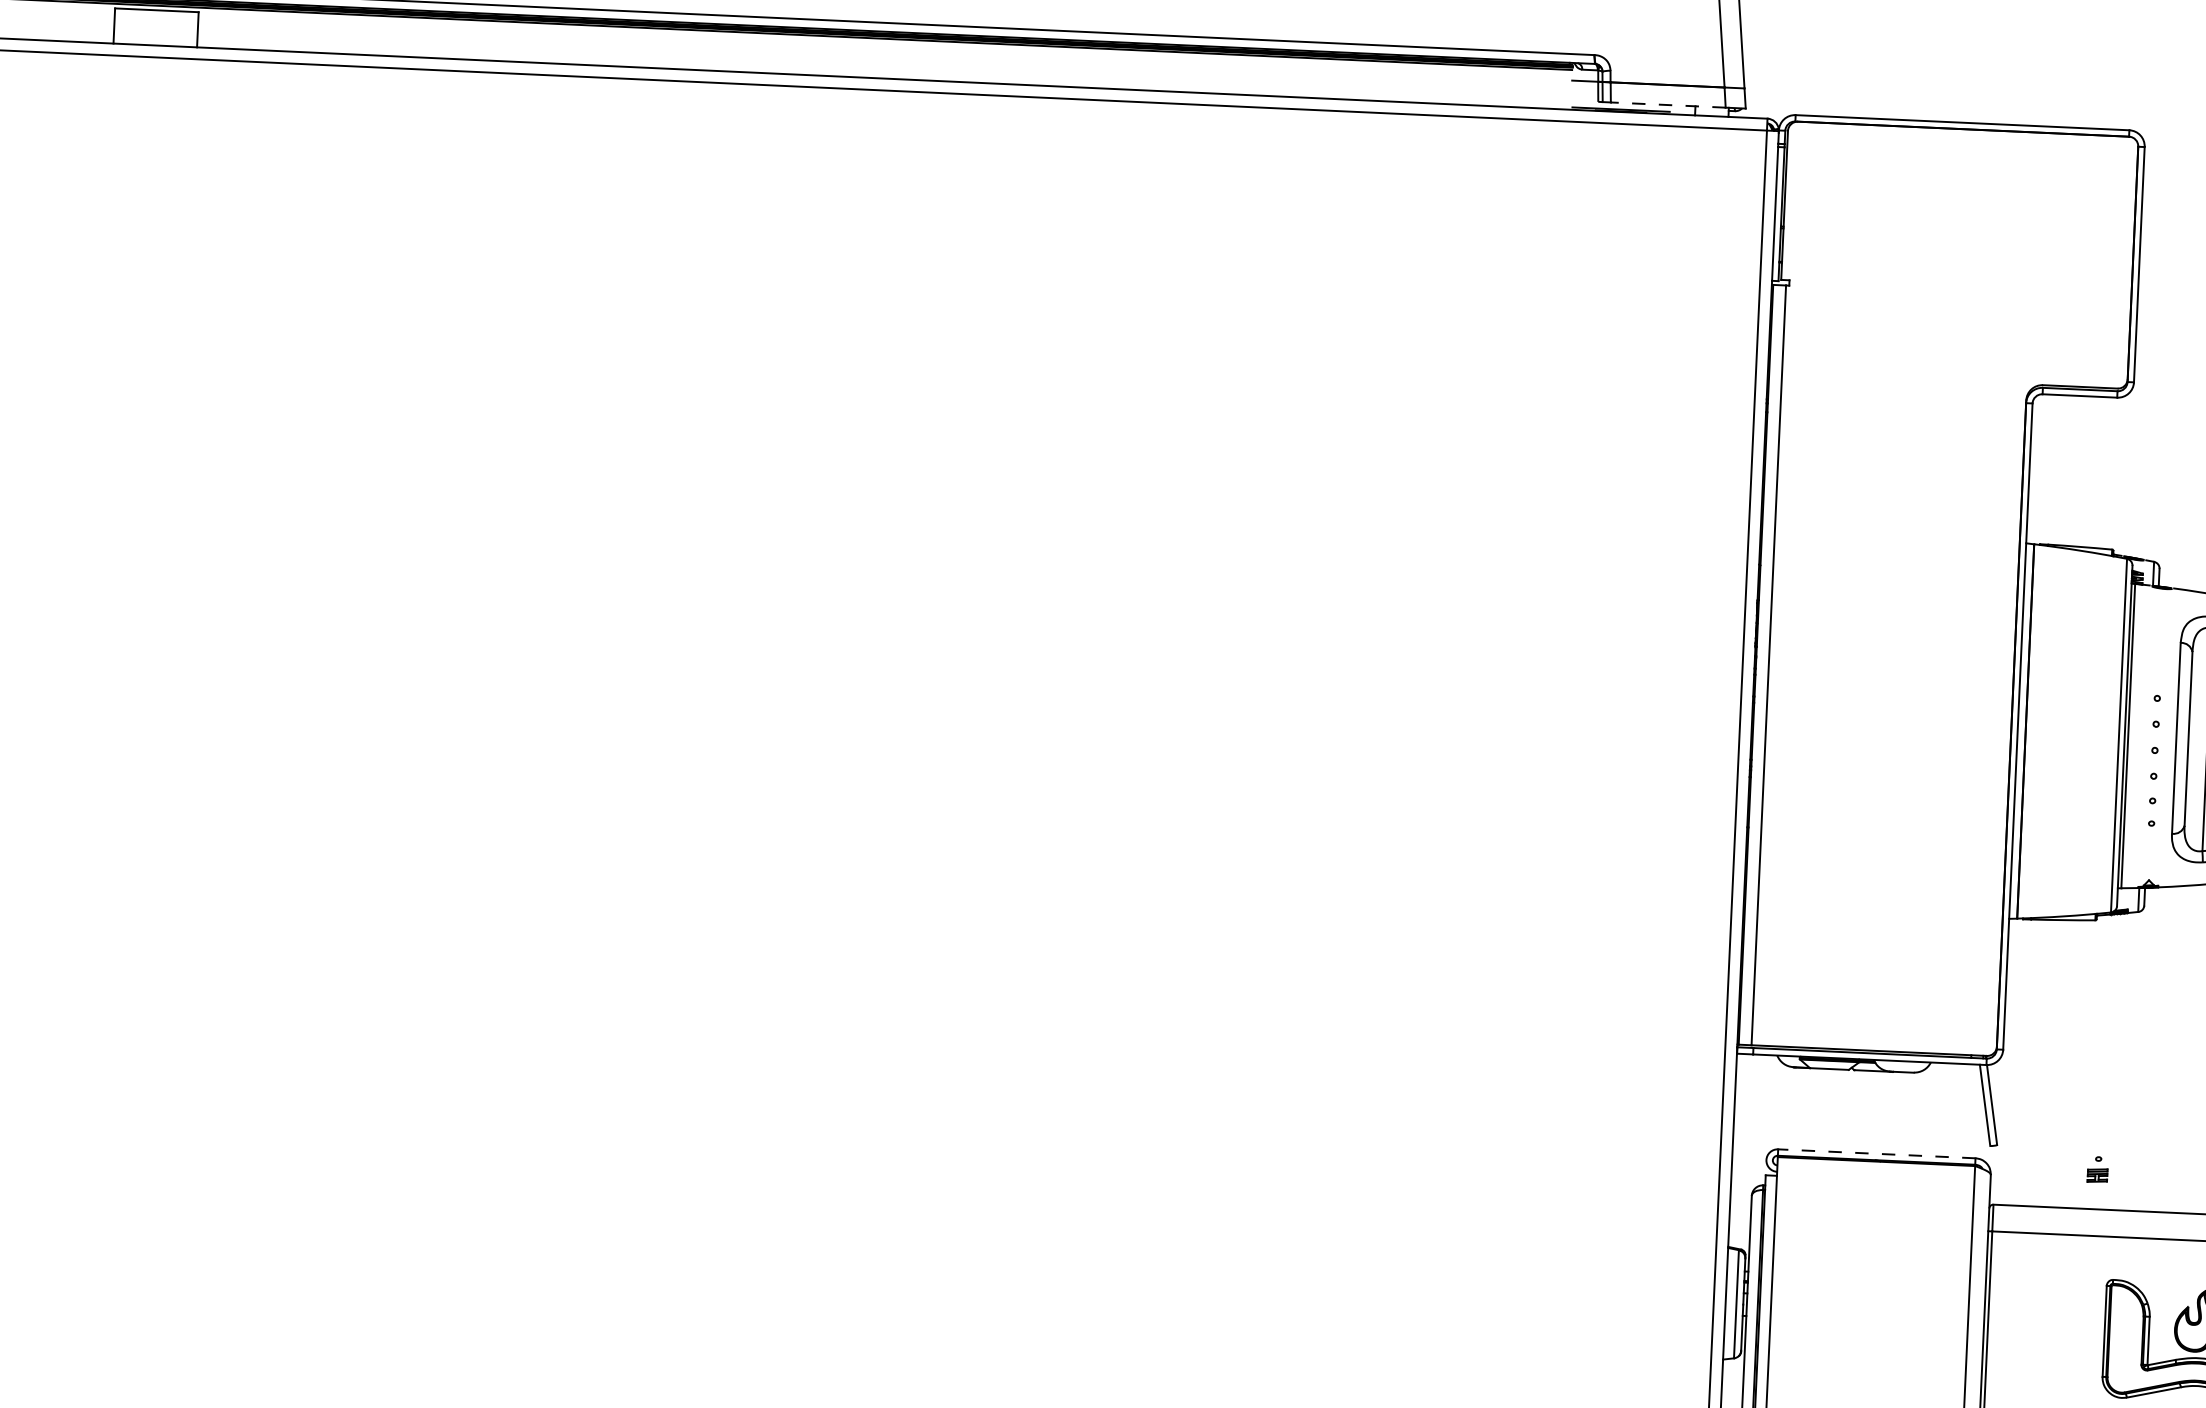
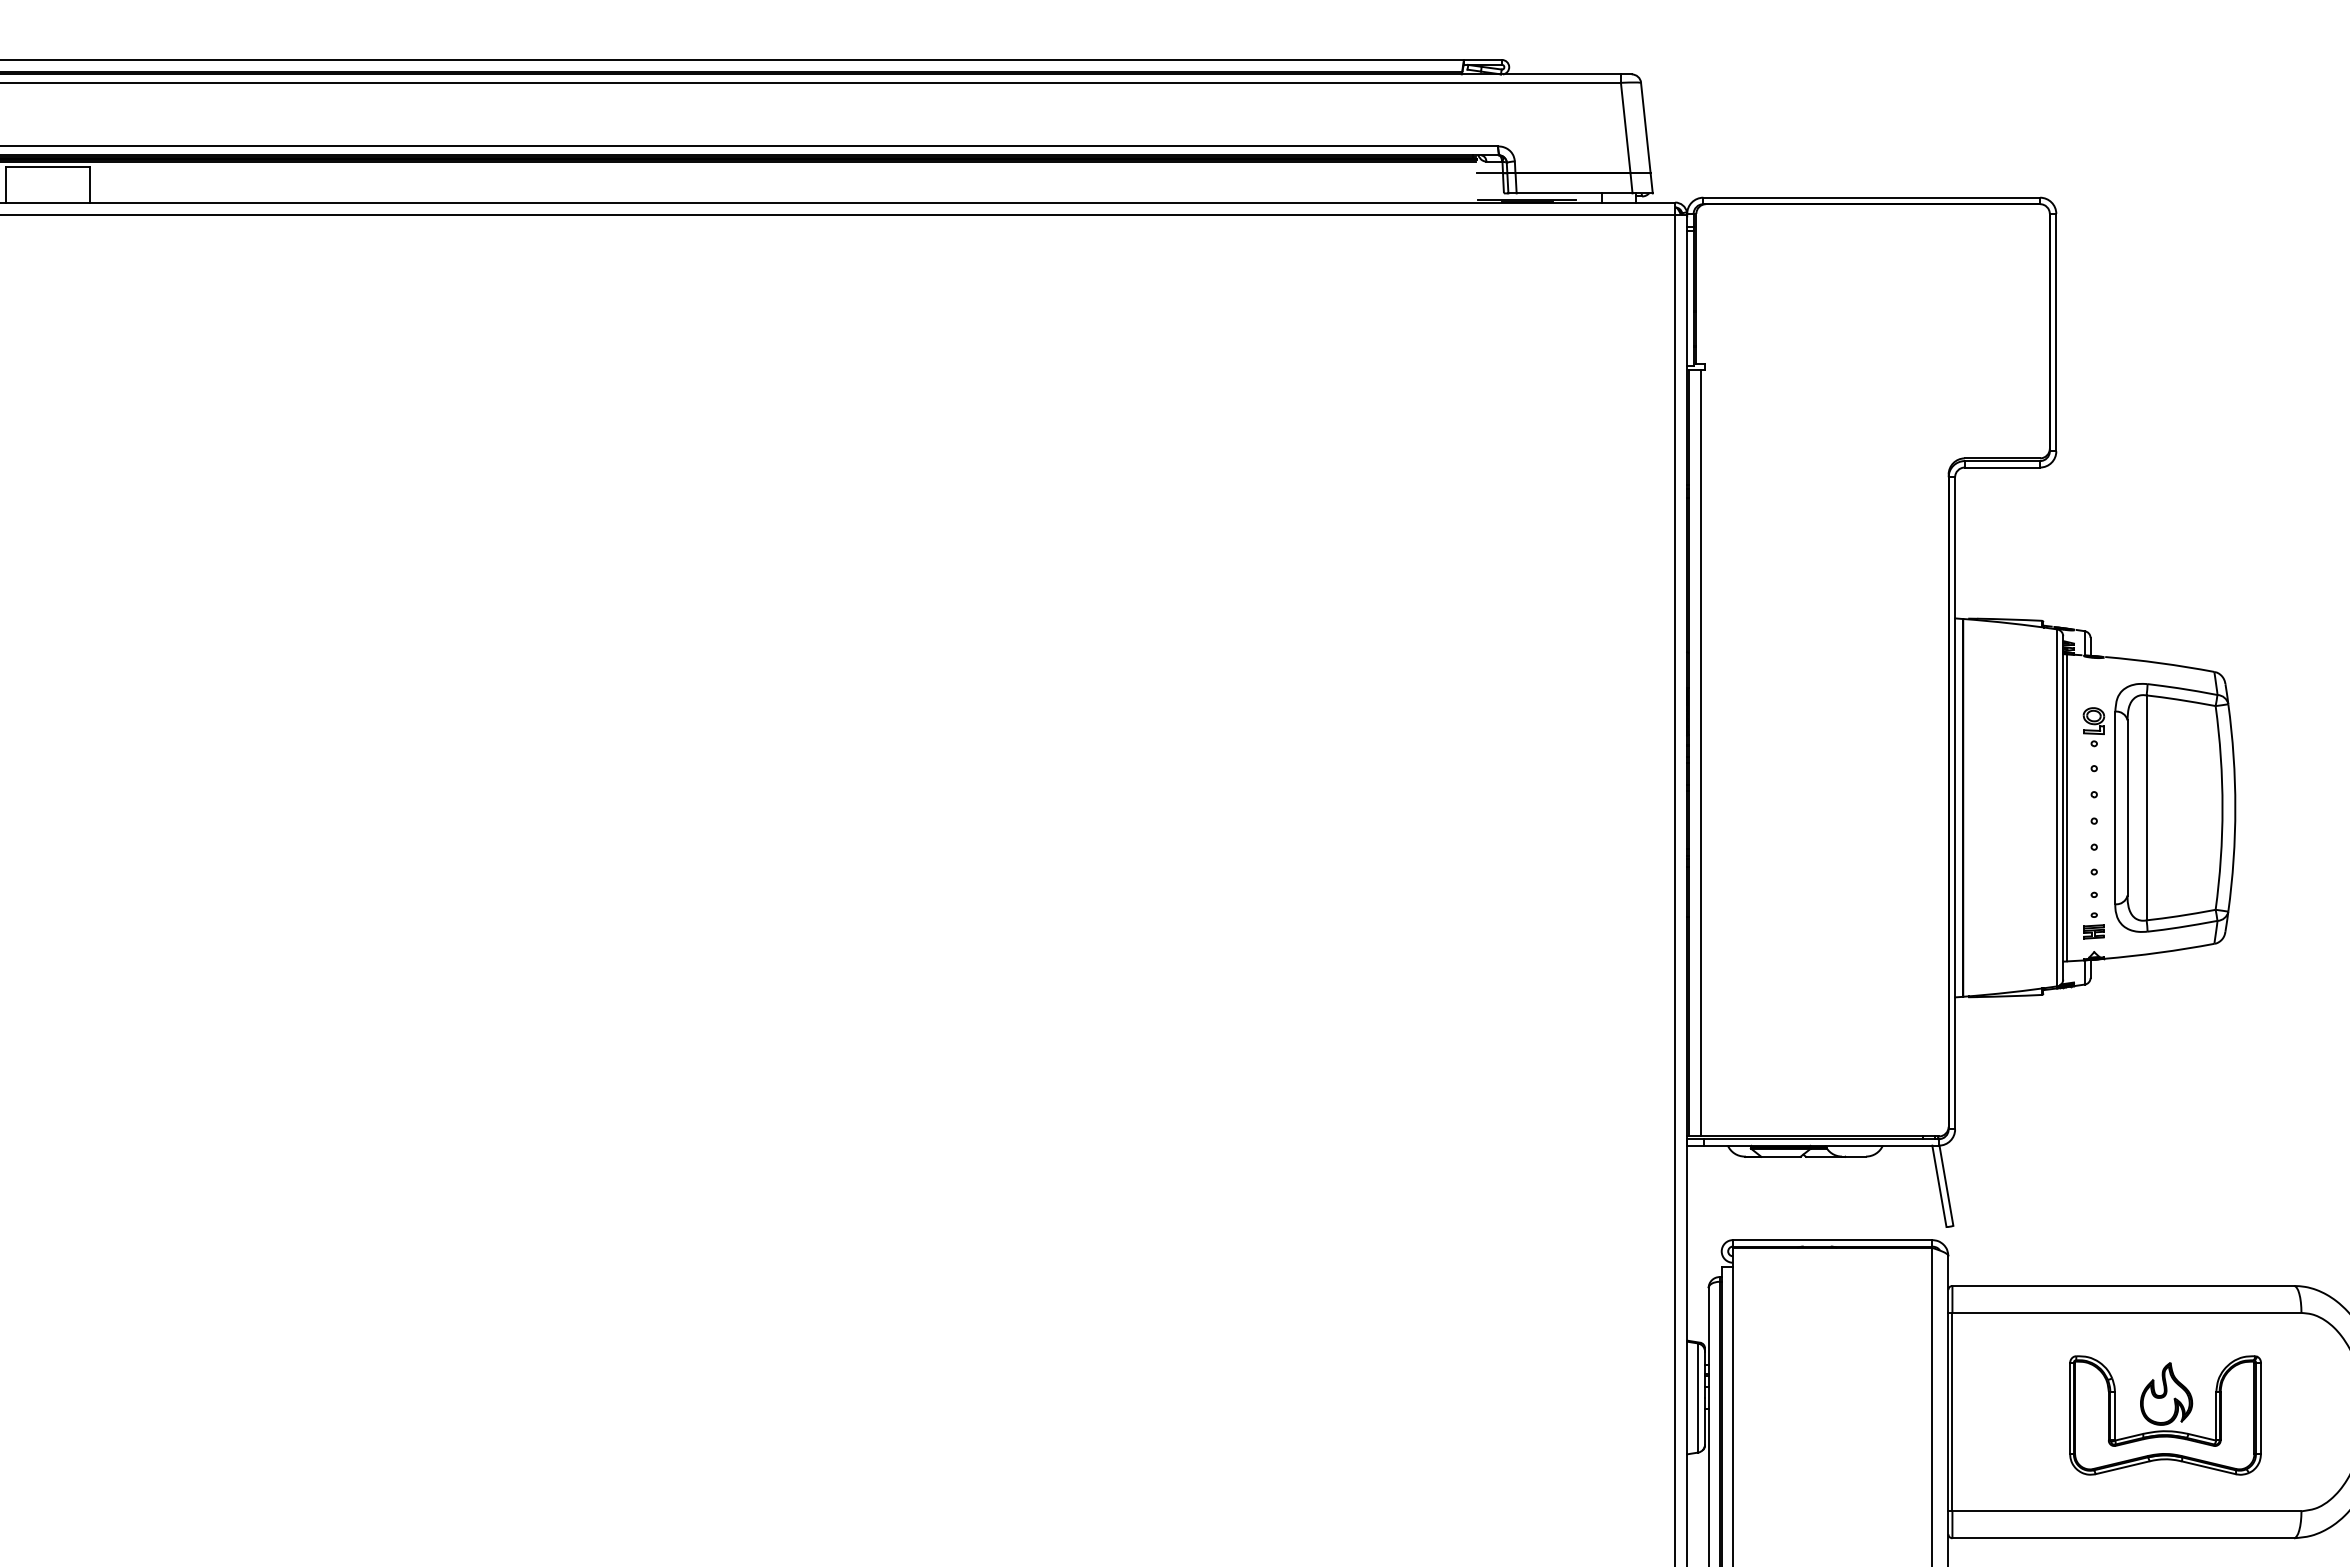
line: (1668, 105) -> (1574, 193), dashed -> solid
part: (2158, 657) -> (2093, 727), added
line: (1876, 1154) -> (1832, 1240), dashed -> solid
part: (2097, 1169) -> (2093, 925), moved

